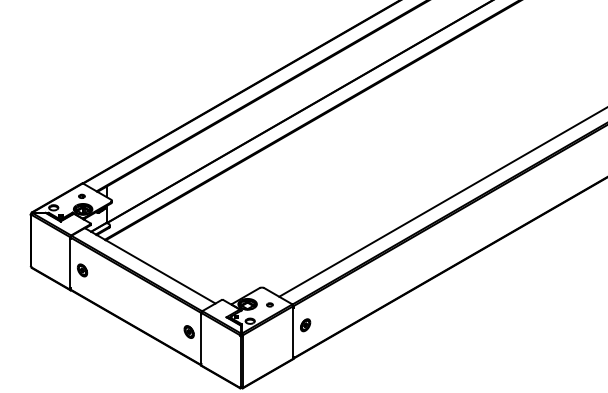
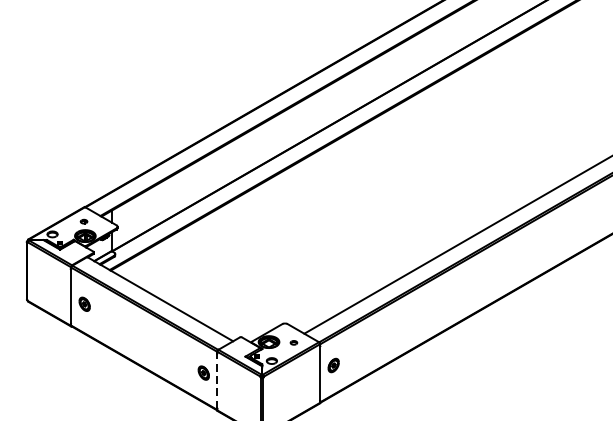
line: (201, 339) -> (217, 381), solid -> dashed

